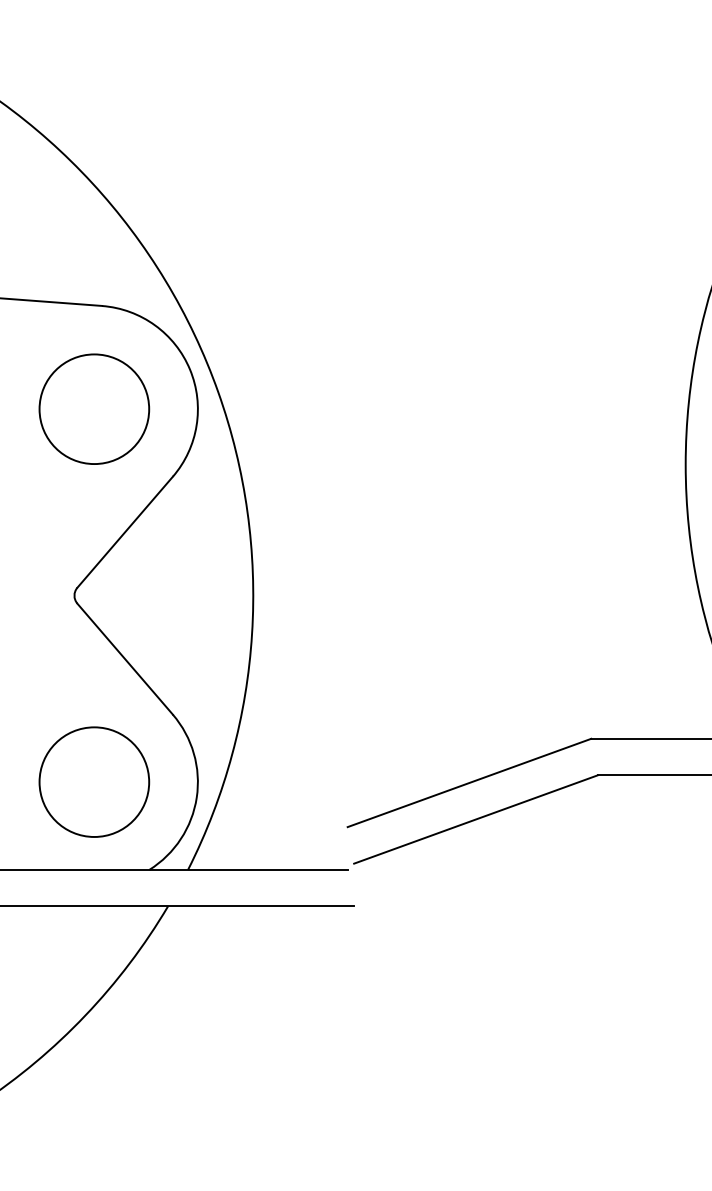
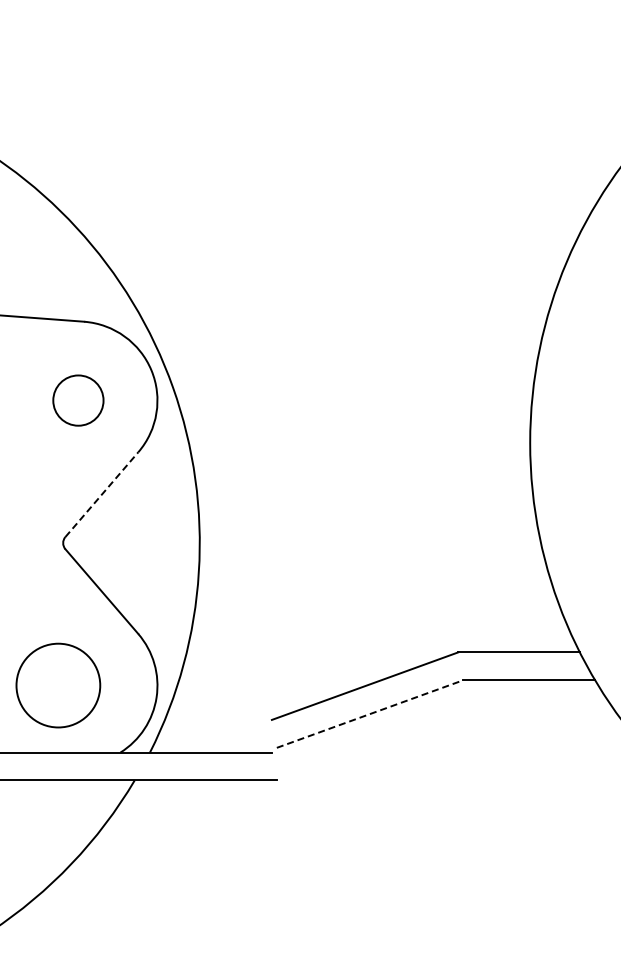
circle: (94, 409) -> (78, 400), size x0.6
line: (124, 532) -> (101, 494), solid -> dashed
circle: (94, 782) -> (58, 685), moved
line: (475, 819) -> (369, 714), solid -> dashed

